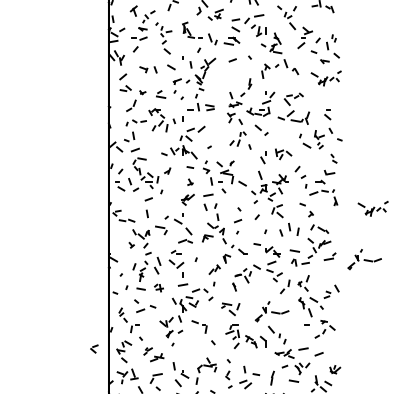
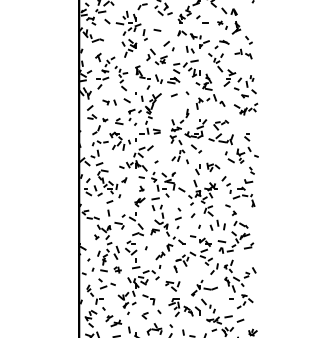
part: (372, 207) -> (281, 208), removed
part: (364, 258) -> (275, 247), removed
part: (93, 348) -> (144, 315), moved

